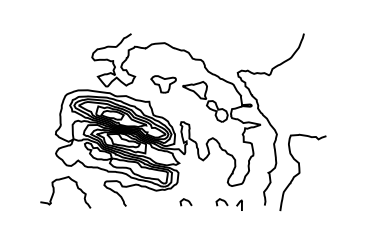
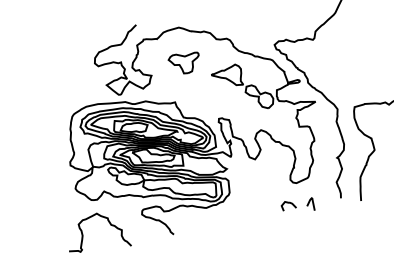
part: (163, 84) -> (184, 63), moved
curve: (186, 201) -> (245, 213), removed

